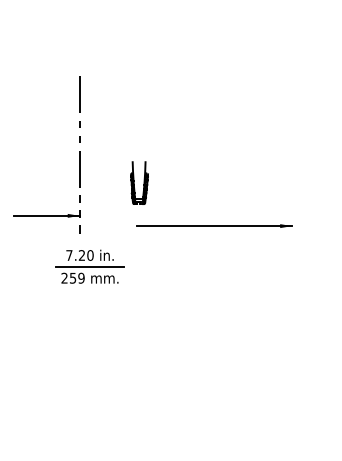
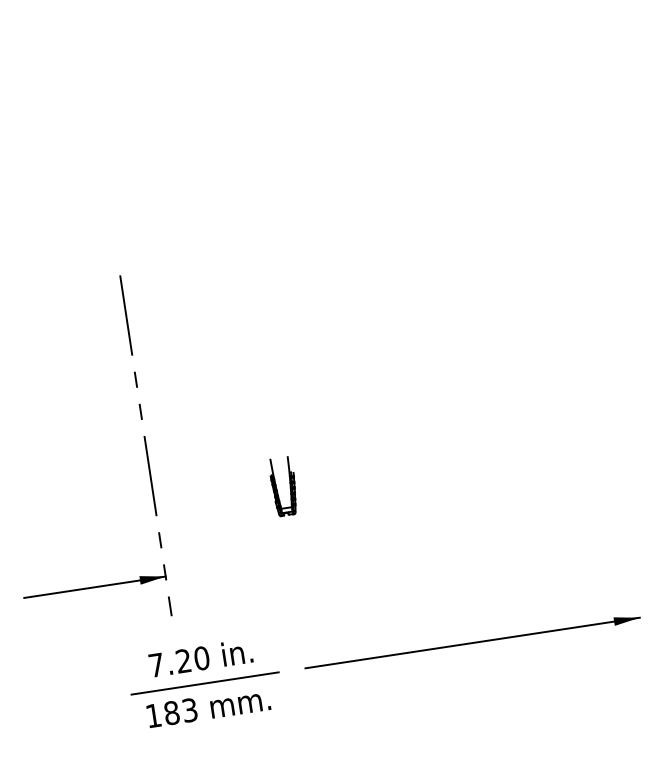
part: (139, 183) -> (283, 487), size x0.62
part: (214, 225) -> (472, 641), moved
text: (72, 277) -> (170, 711), 259 -> 183

